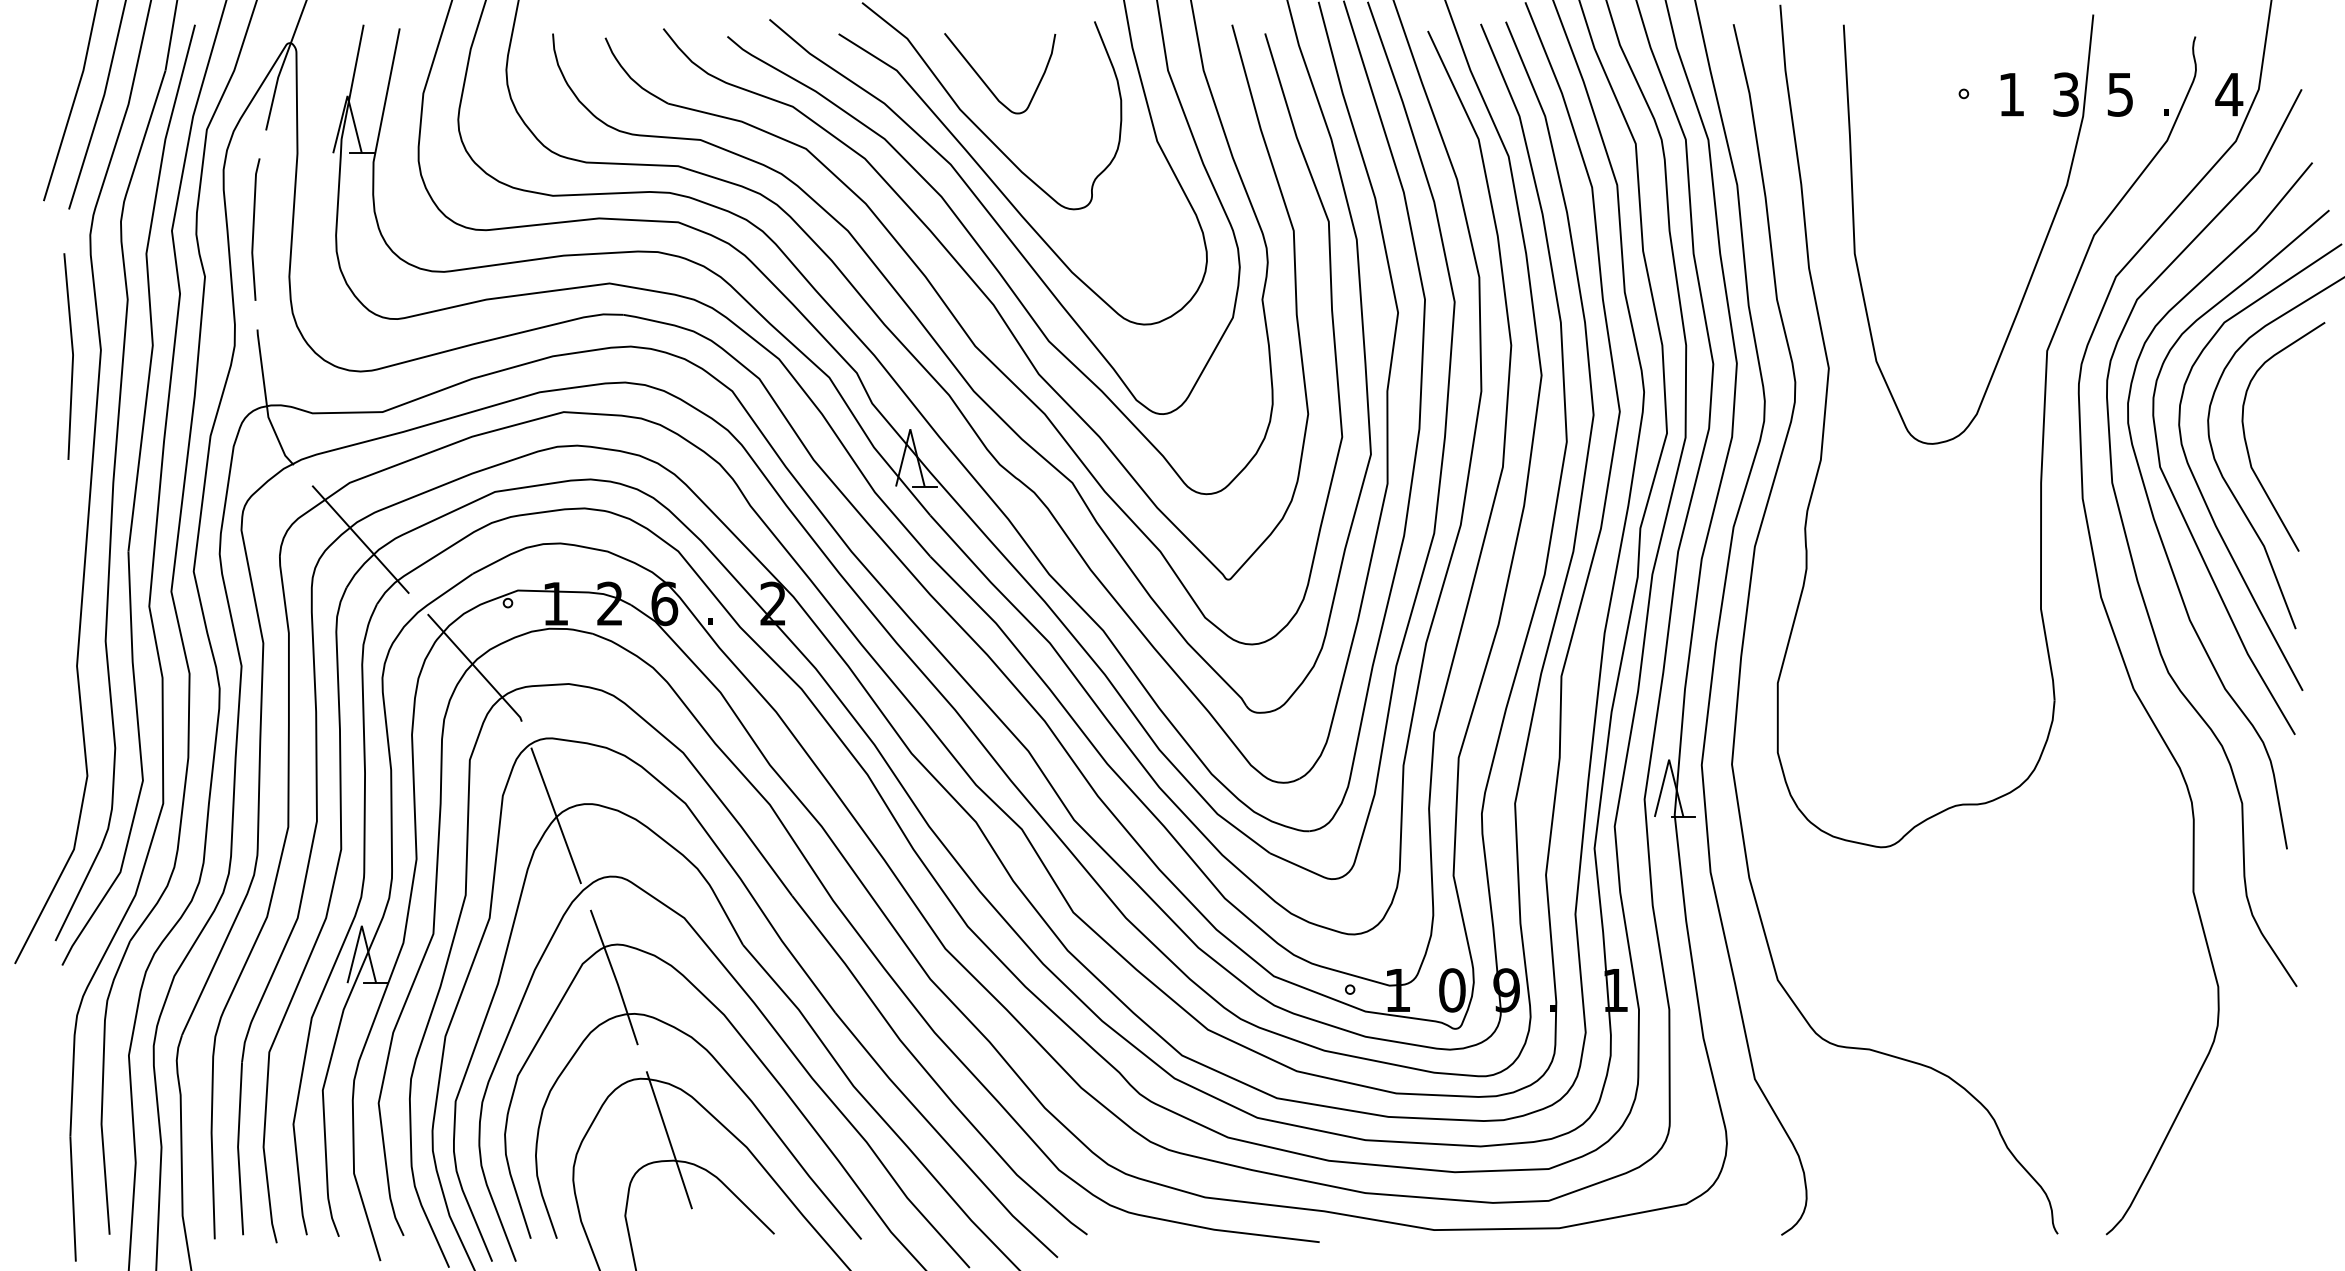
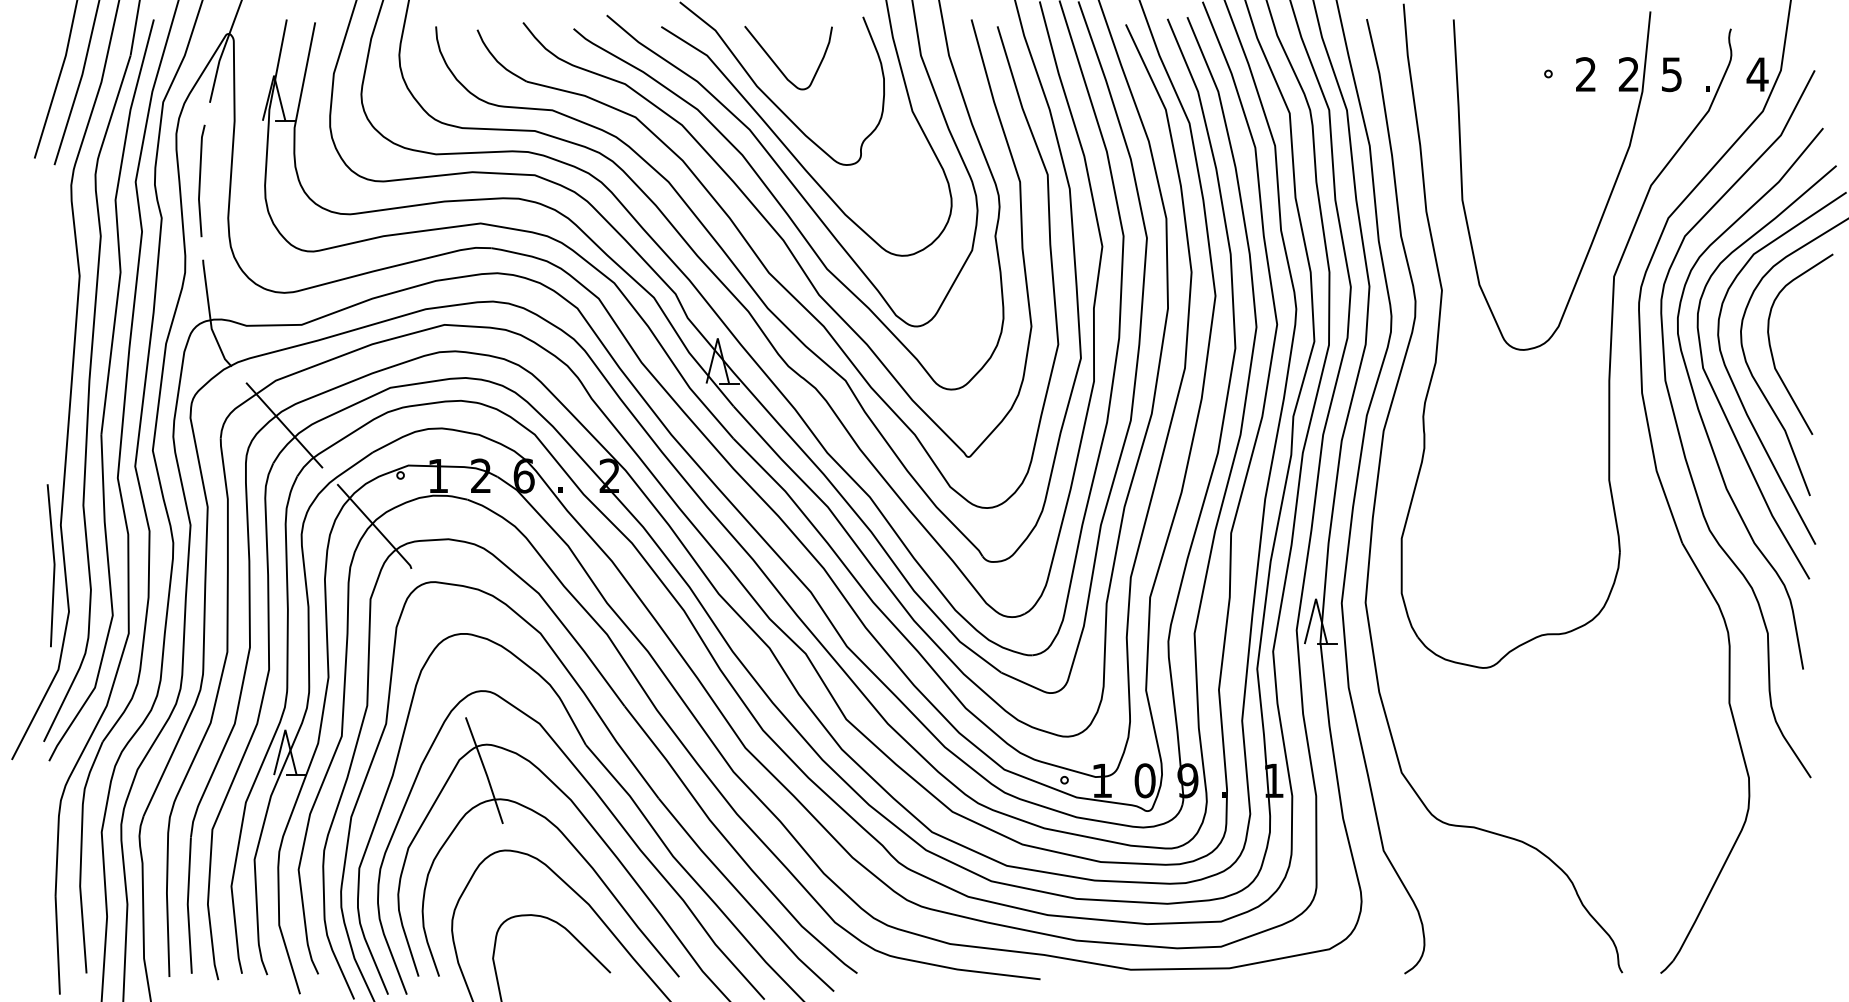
text: (2010, 94) -> (1585, 74), 1 -> 2
text: (2065, 94) -> (1628, 74), 3 -> 2
line: (72, 356) -> (54, 565), moved
line: (555, 815) -> (438, 642), removed
line: (668, 1140) -> (527, 899), removed

